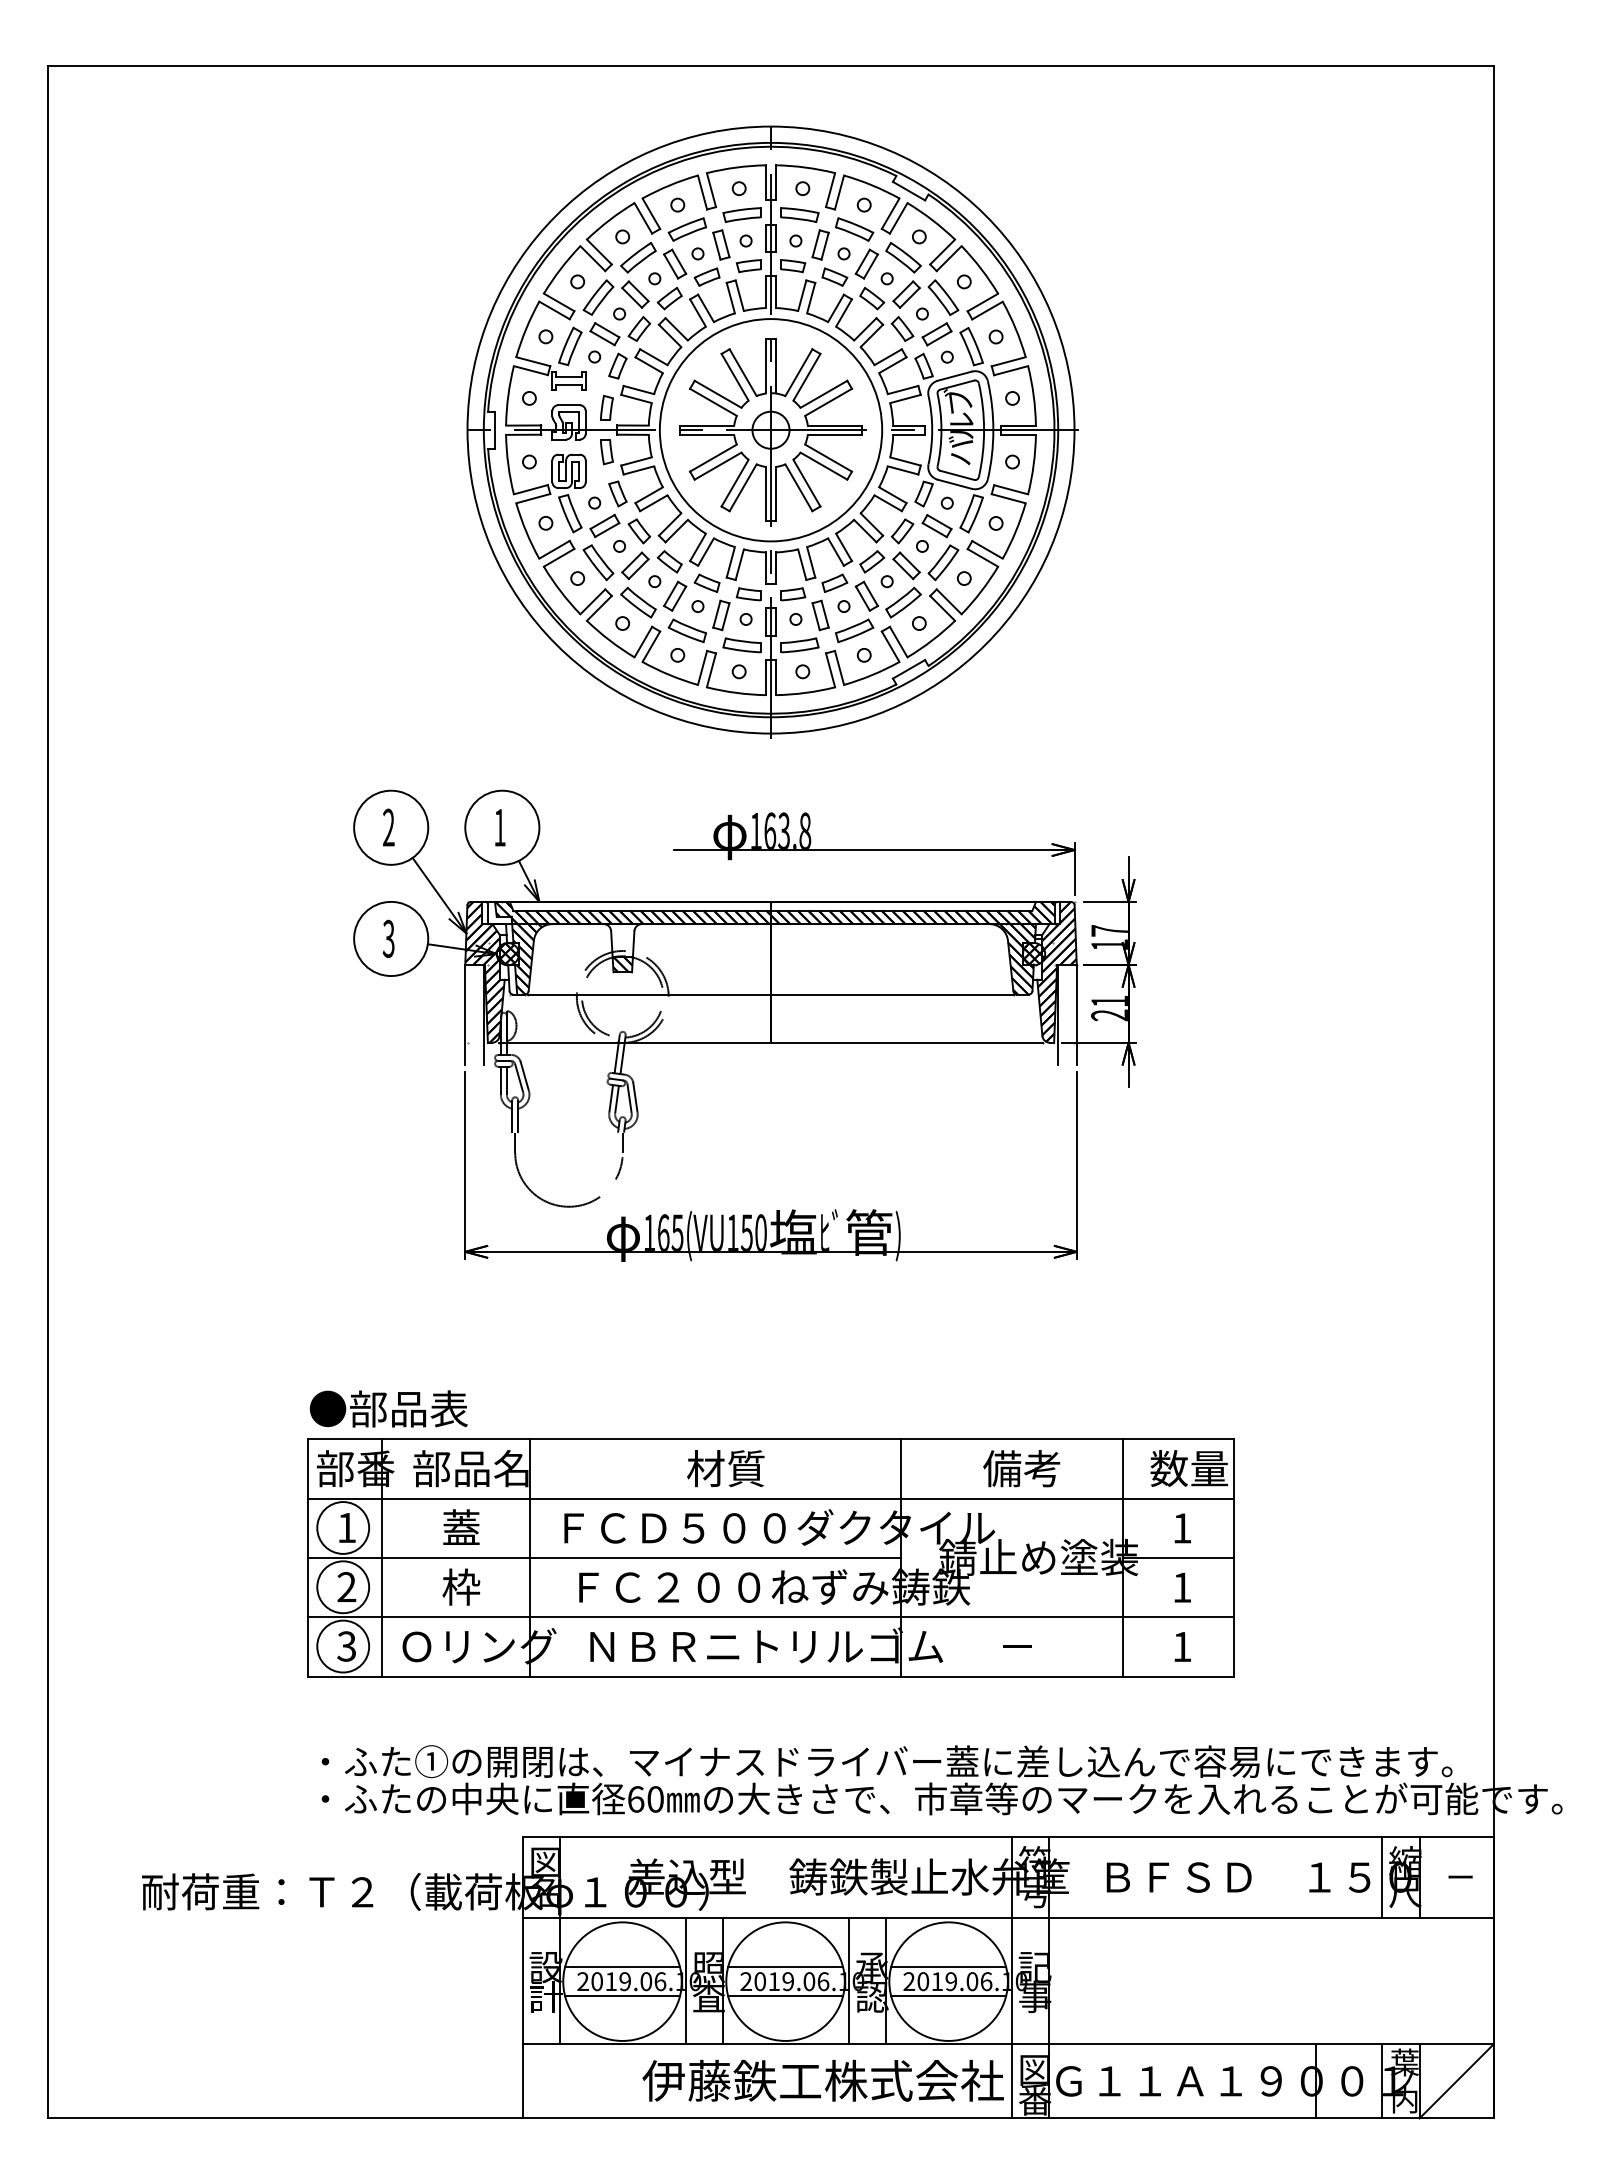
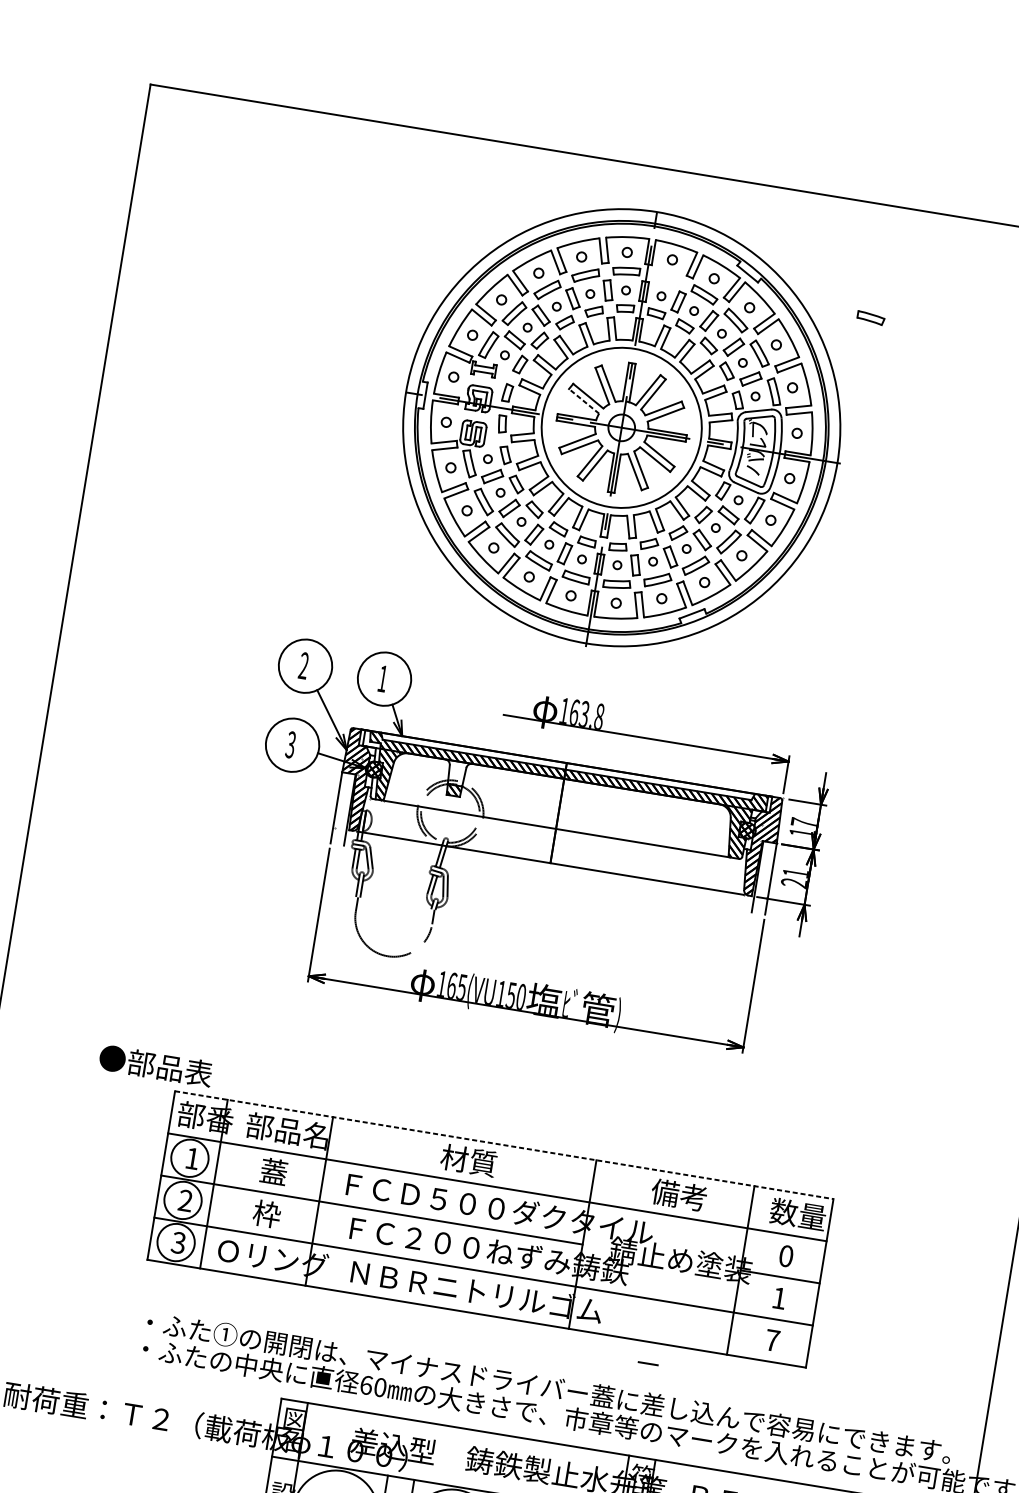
part: (799, 214) -> (870, 317), moved
line: (713, 402) -> (584, 401), solid -> dashed
text: (388, 1408) -> (155, 1065), moved
line: (771, 1439) -> (504, 1145), solid -> dashed
text: (1182, 1528) -> (786, 1256), 1 -> 0
text: (1017, 1646) -> (648, 1363), moved
text: (1182, 1646) -> (772, 1340), 1 -> 7

